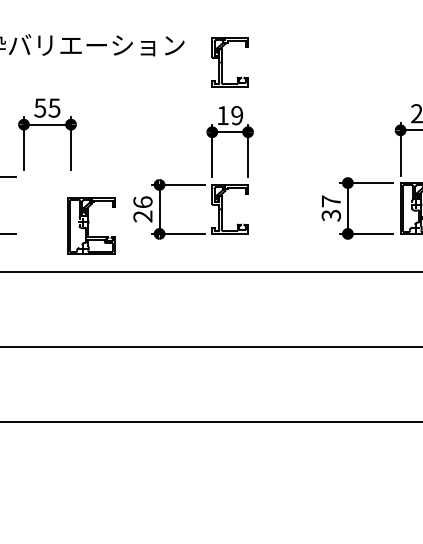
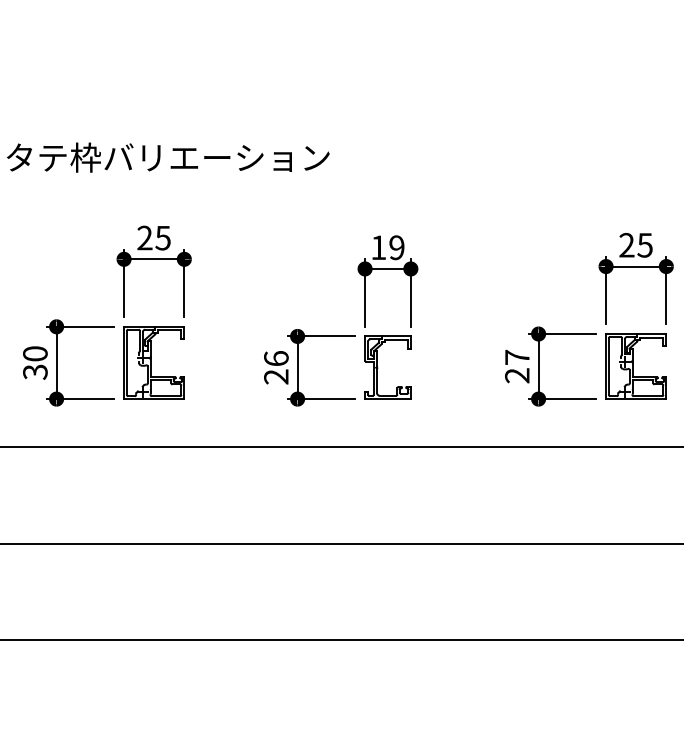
part: (222, 62) -> (378, 179), removed
text: (39, 107) -> (144, 237), 55 -> 25
text: (331, 215) -> (517, 375), 37 -> 27
part: (90, 225) -> (153, 362), moved

